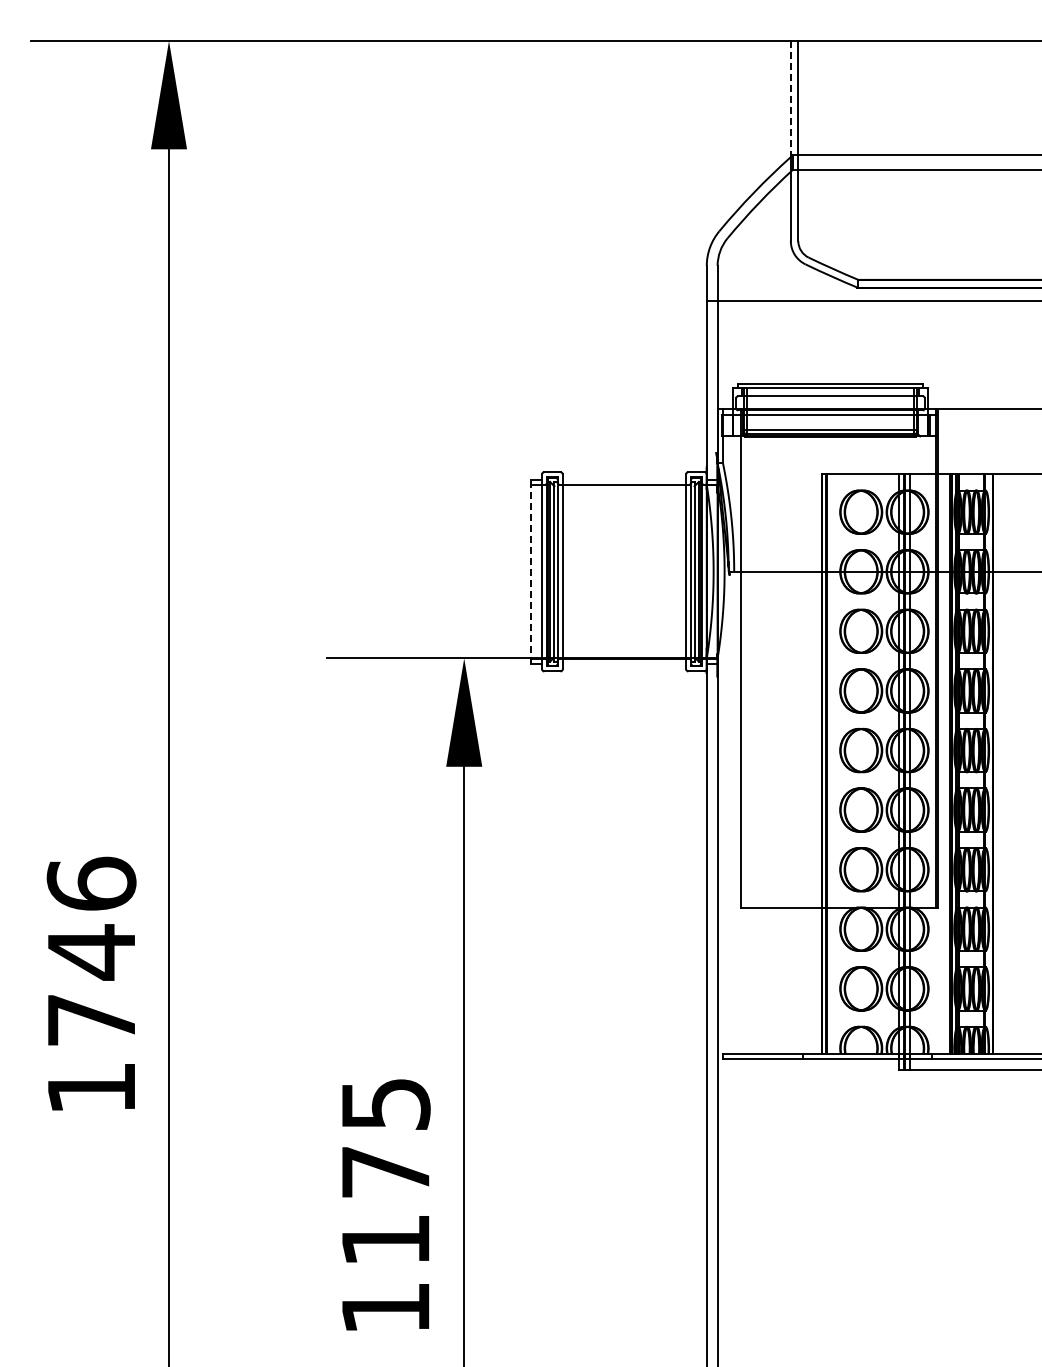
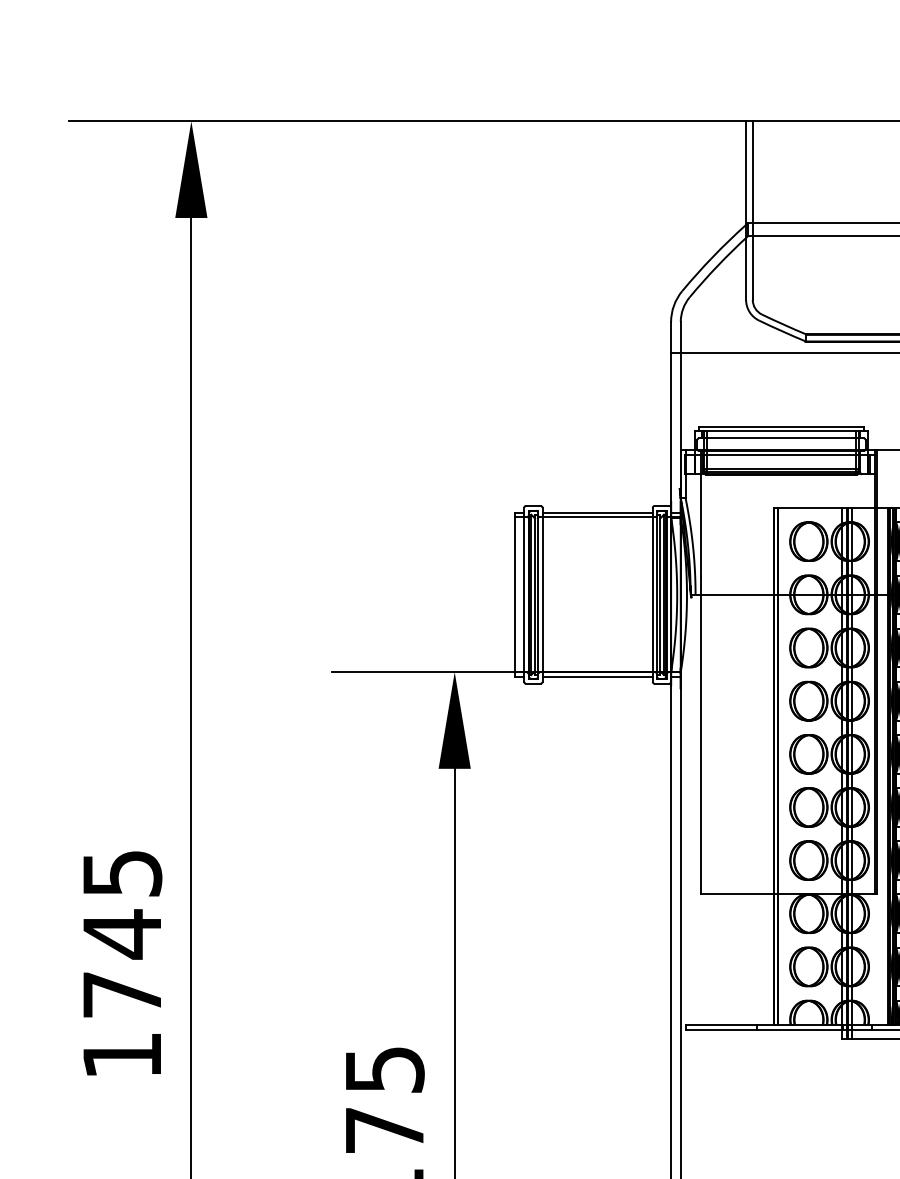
line: (790, 99) -> (745, 173), dashed -> solid
line: (624, 479) -> (597, 512), added
line: (531, 571) -> (514, 594), dashed -> solid
line: (624, 663) -> (597, 676), added
text: (91, 883) -> (122, 872), 1746 -> 1745

